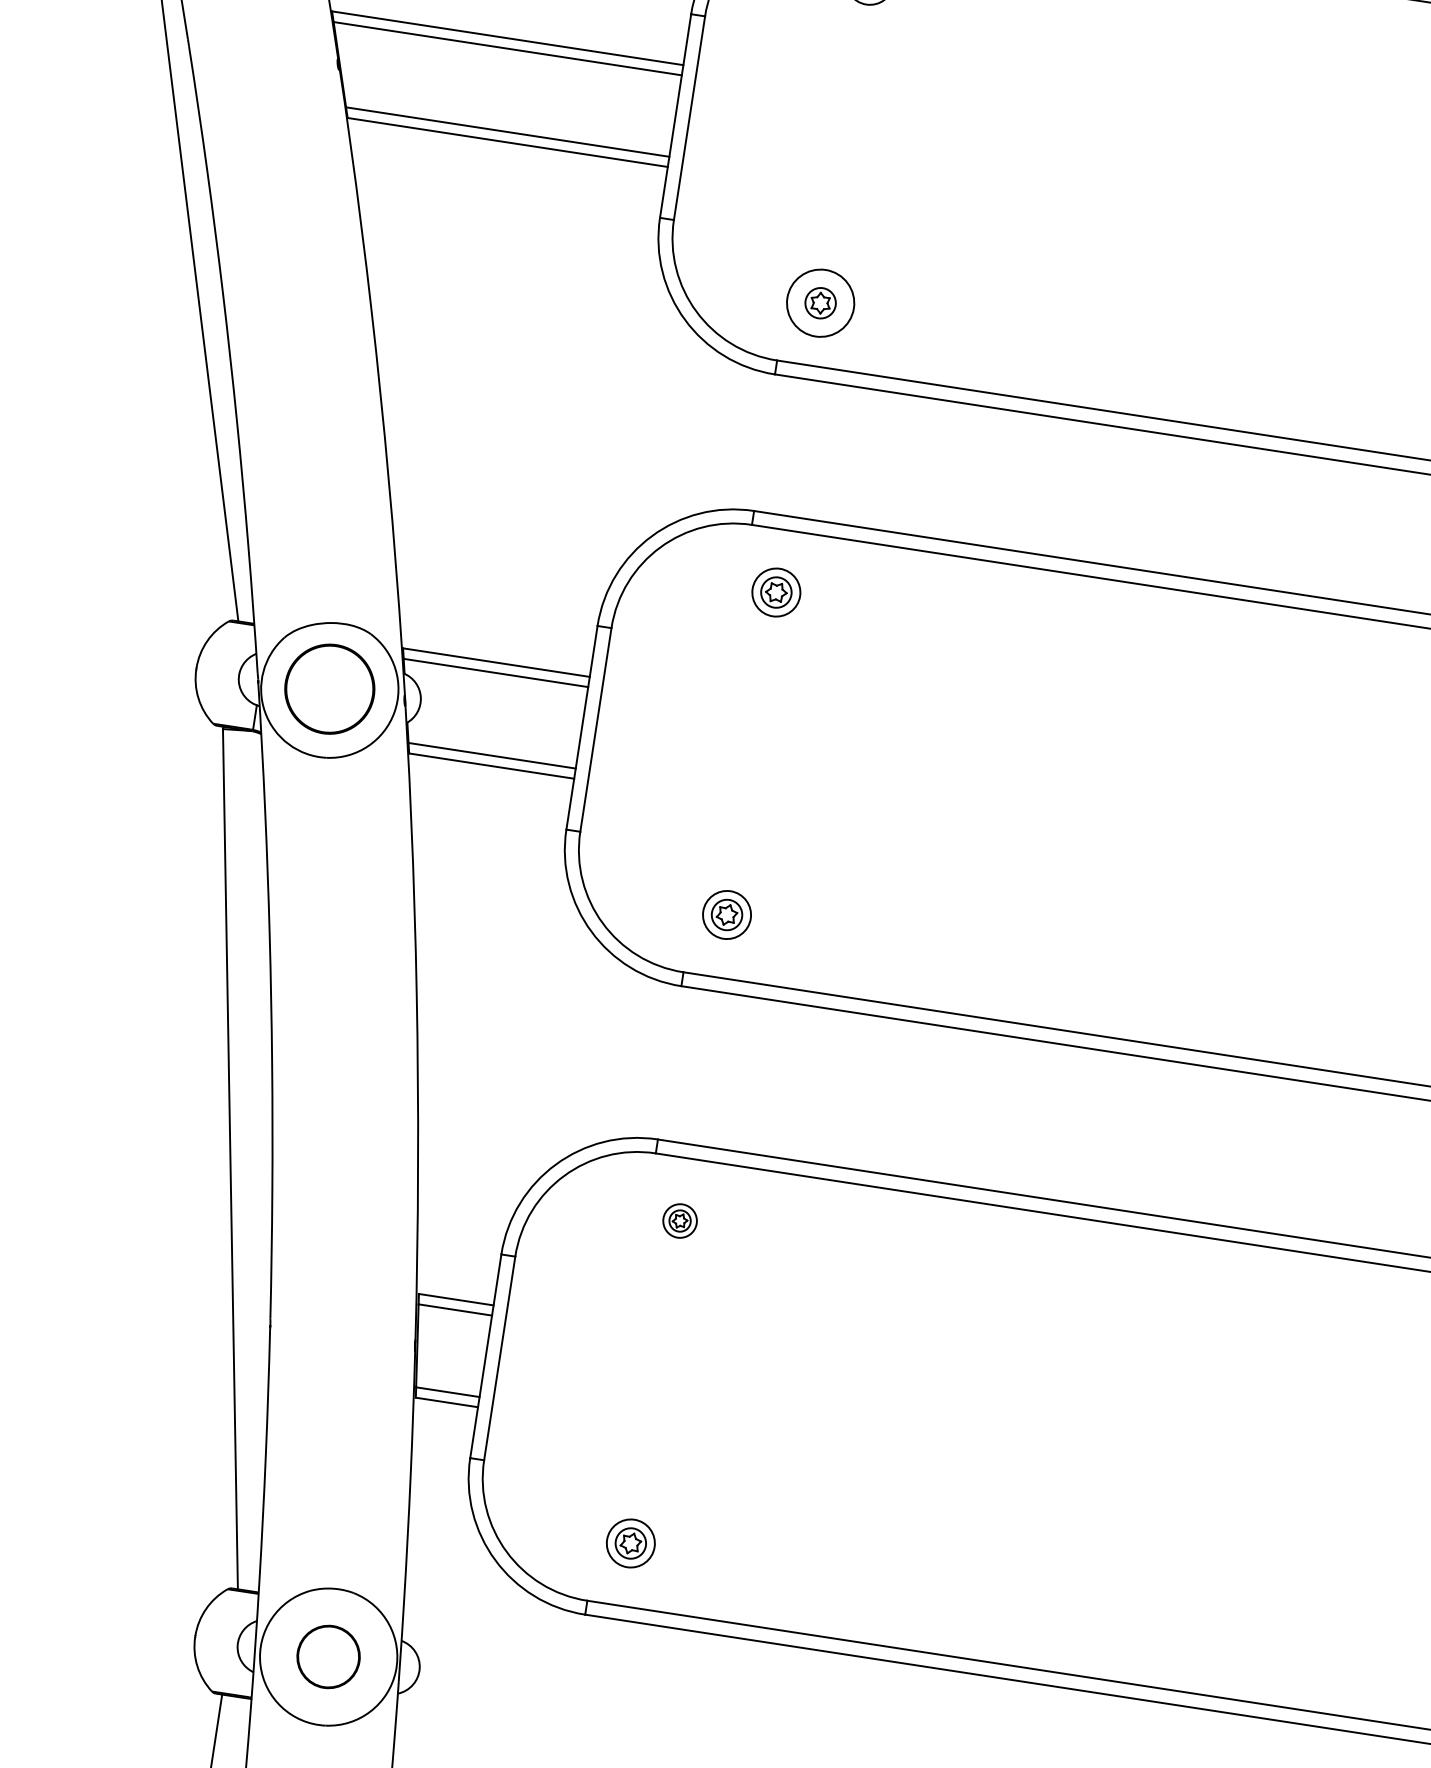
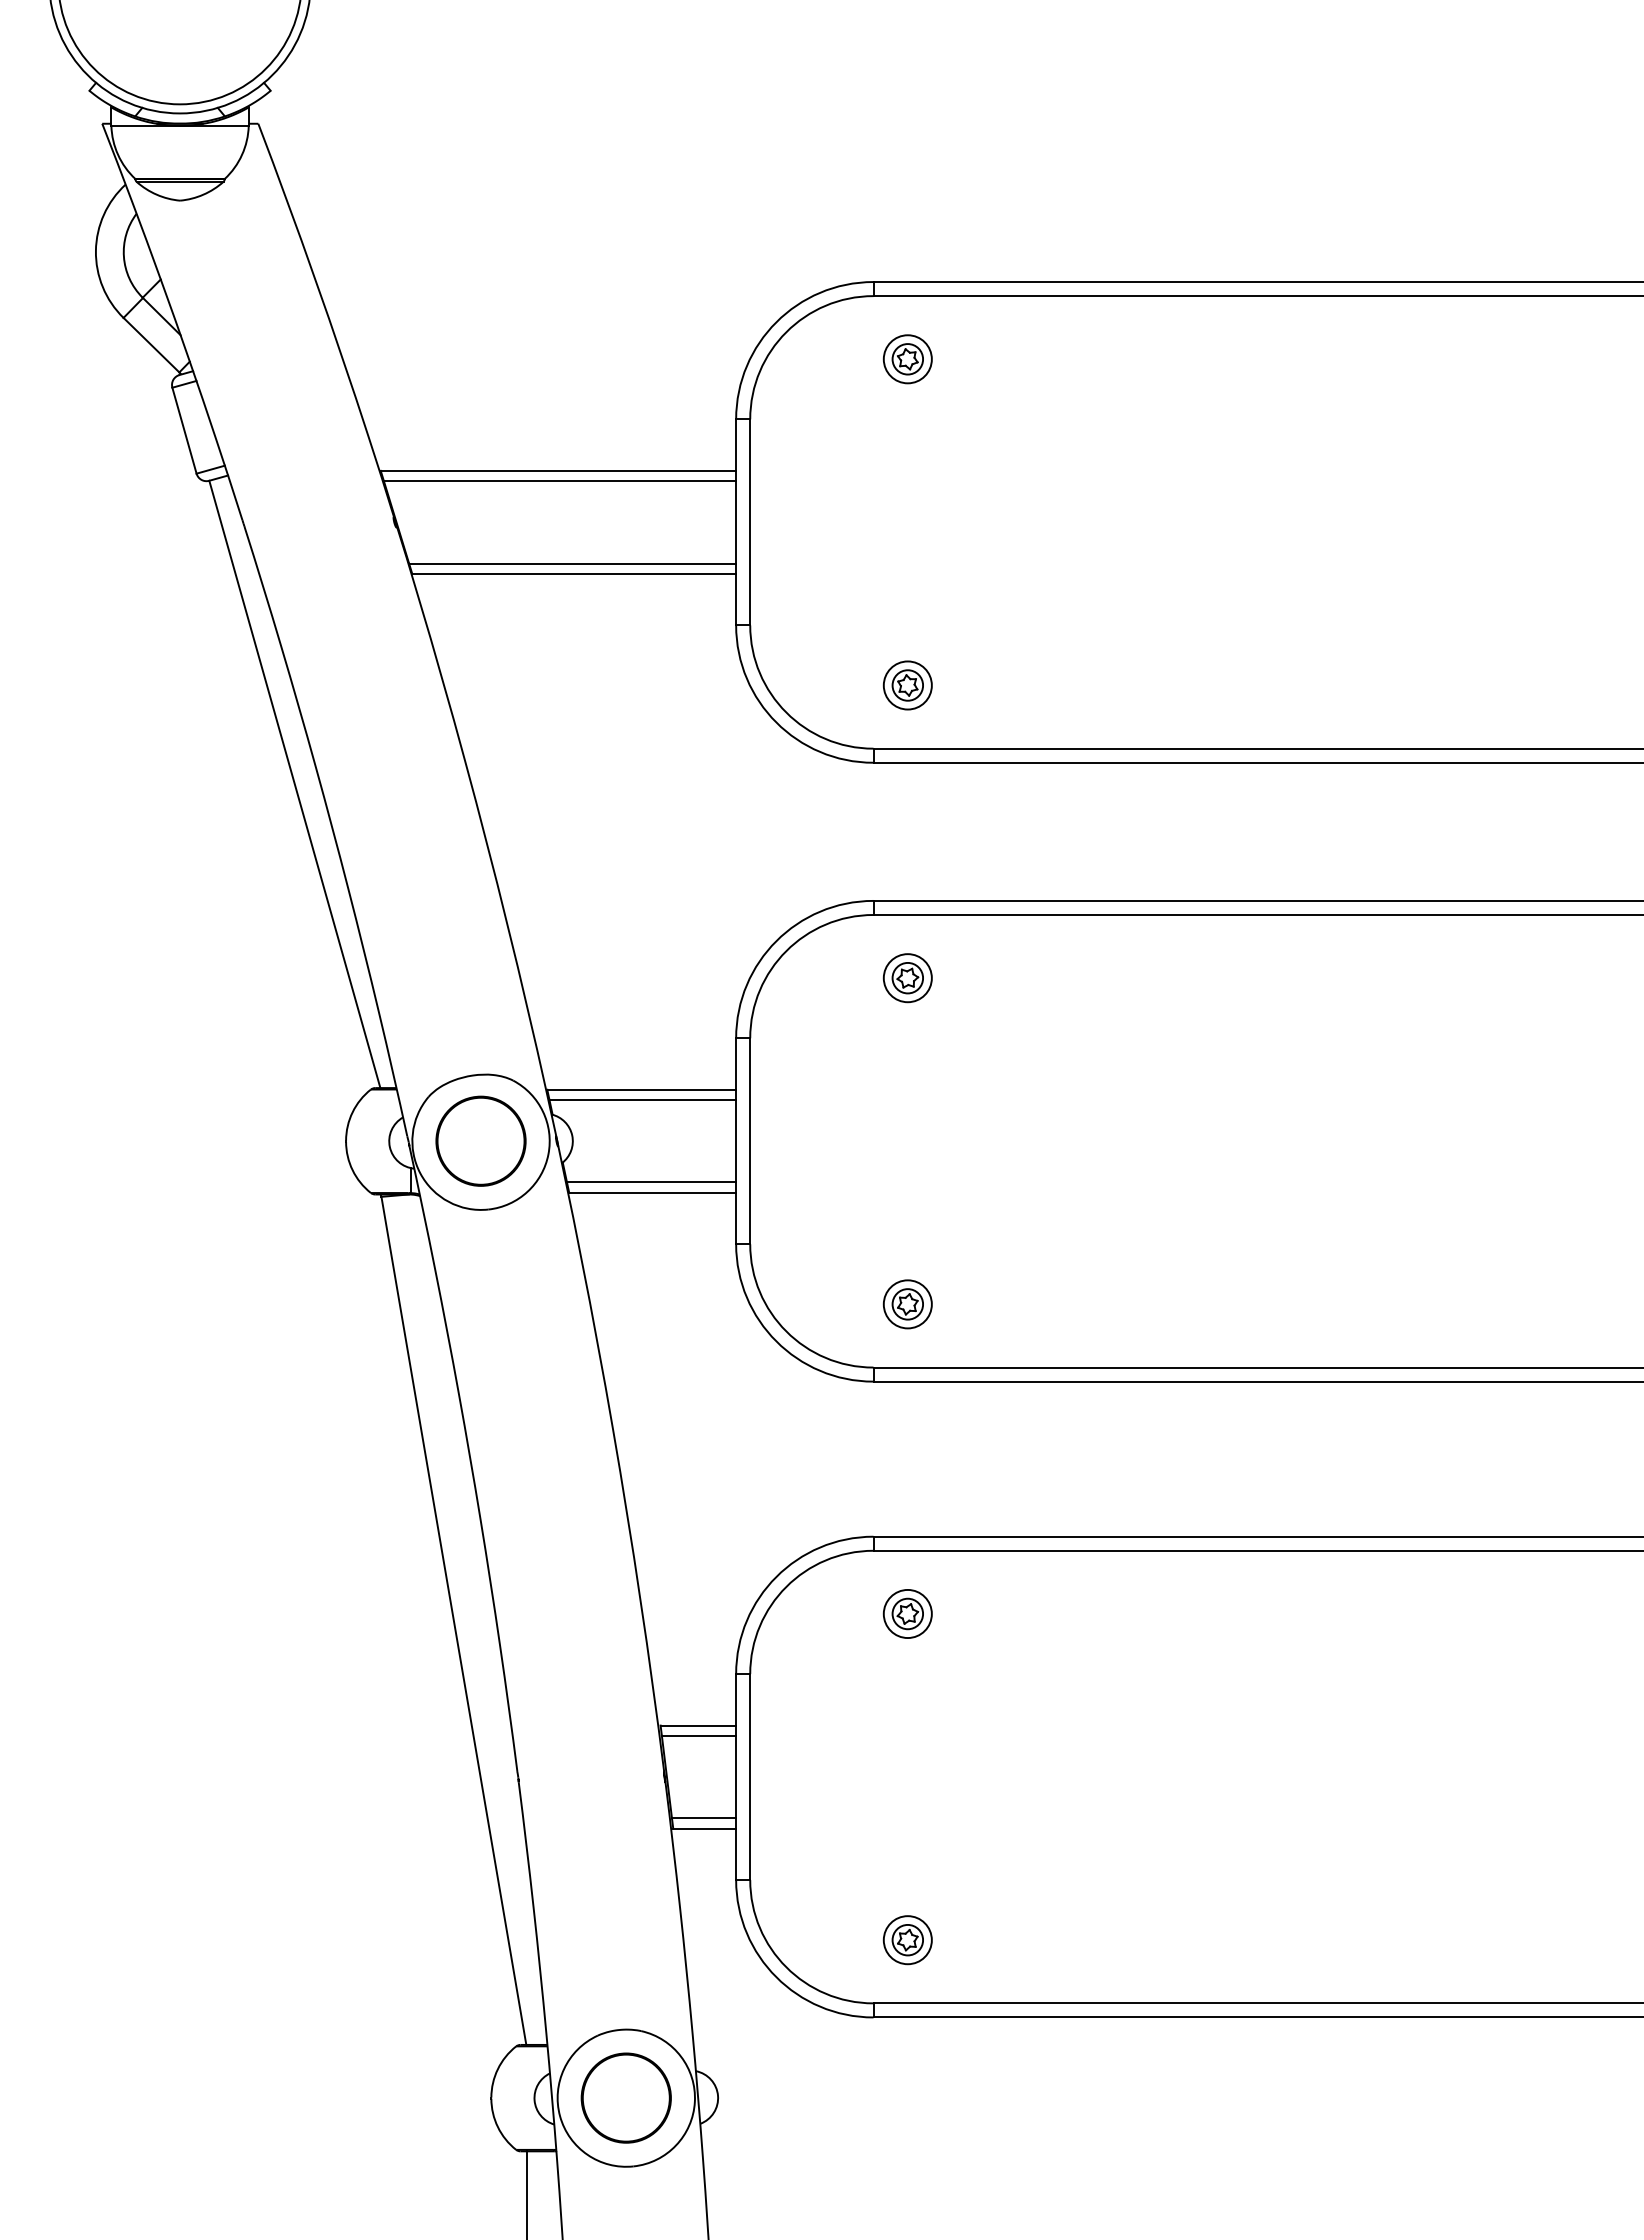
circle: (820, 303) -> (907, 685), size x0.71
part: (679, 1220) -> (907, 1613), size x1.43
circle: (327, 1656) -> (625, 2097), size x1.43

